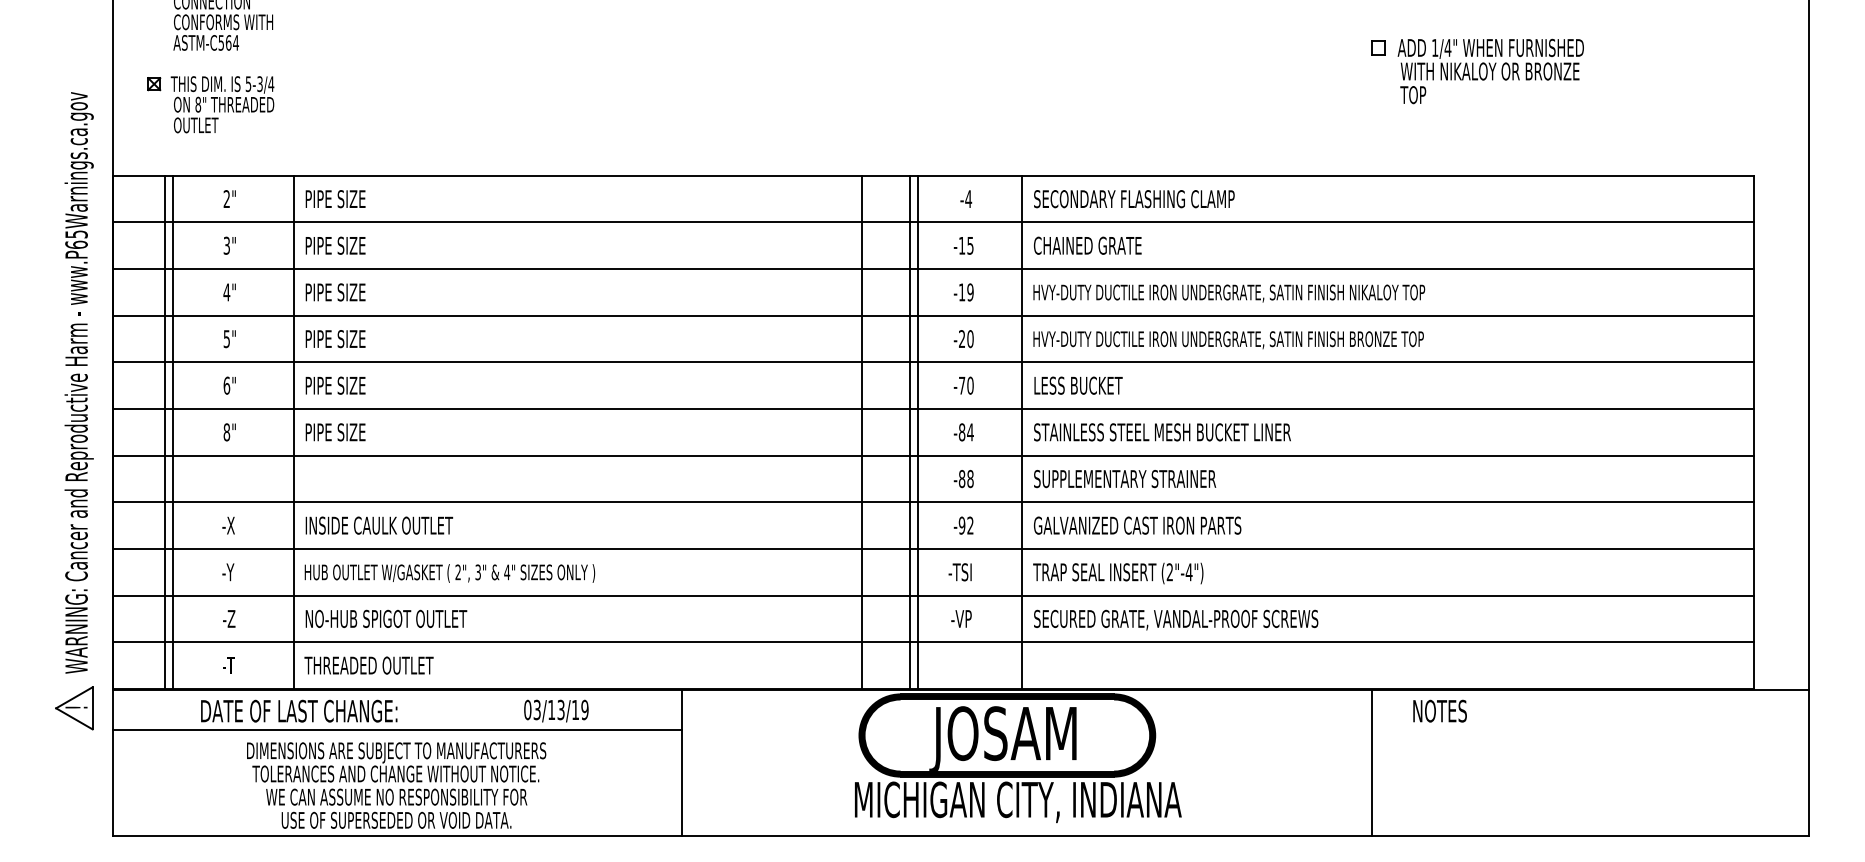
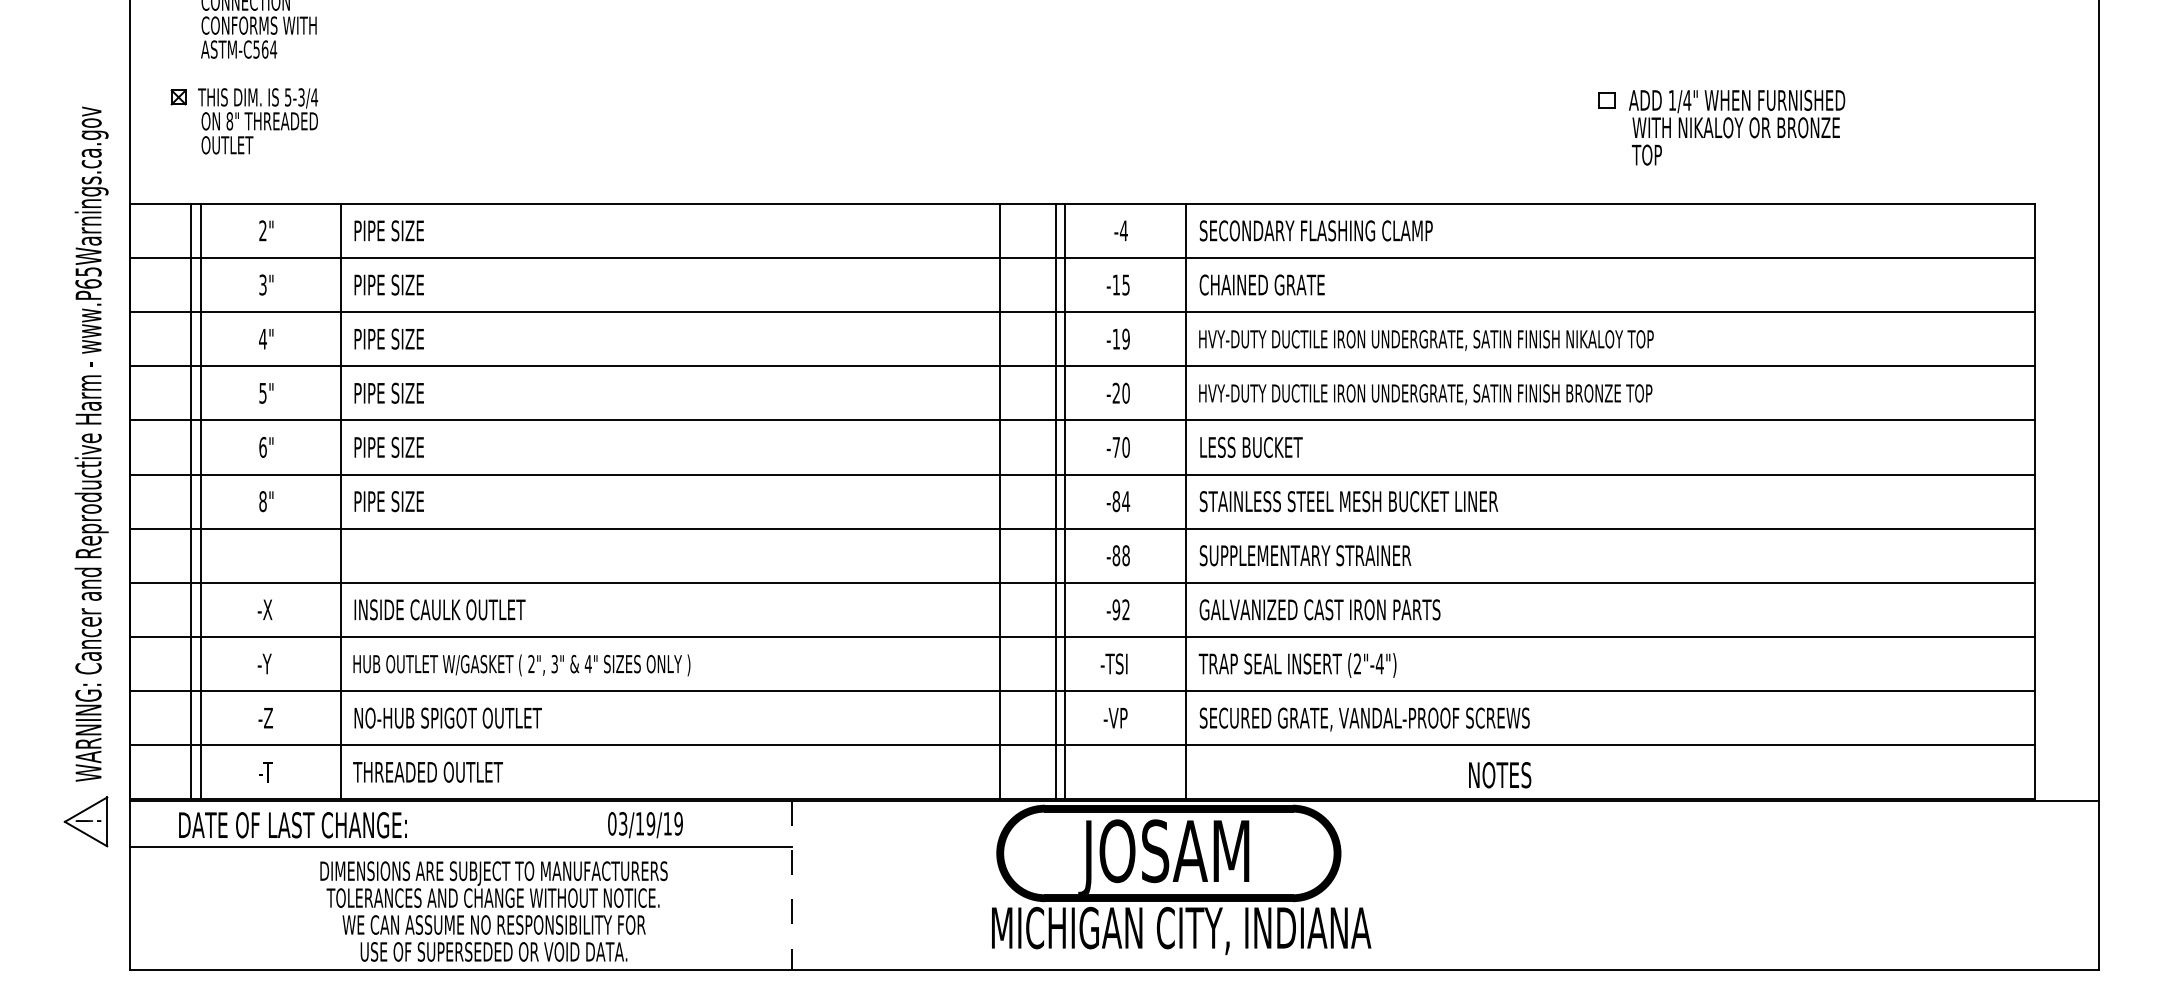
part: (1477, 71) -> (1721, 127), moved
text: (560, 709) -> (650, 823), 03/13/19 -> 03/19/19
text: (298, 711) -> (292, 825), moved
text: (1440, 711) -> (1500, 775), moved
line: (682, 763) -> (791, 885), solid -> dashed
line: (1371, 763) -> (1591, 885), removed
text: (396, 785) -> (493, 911), moved

